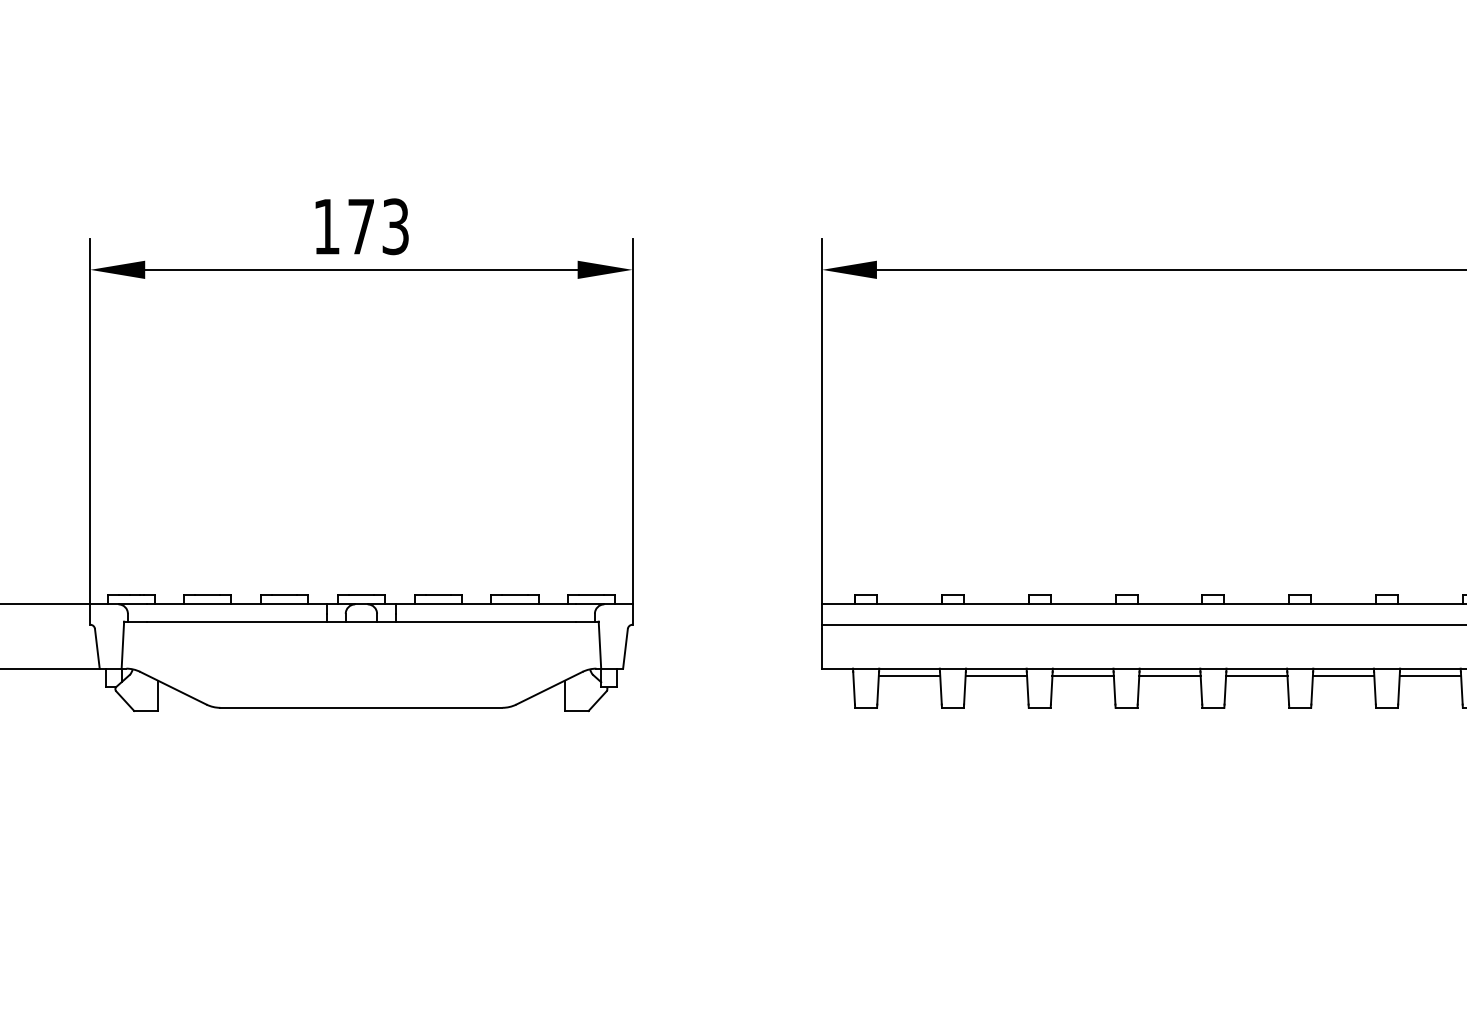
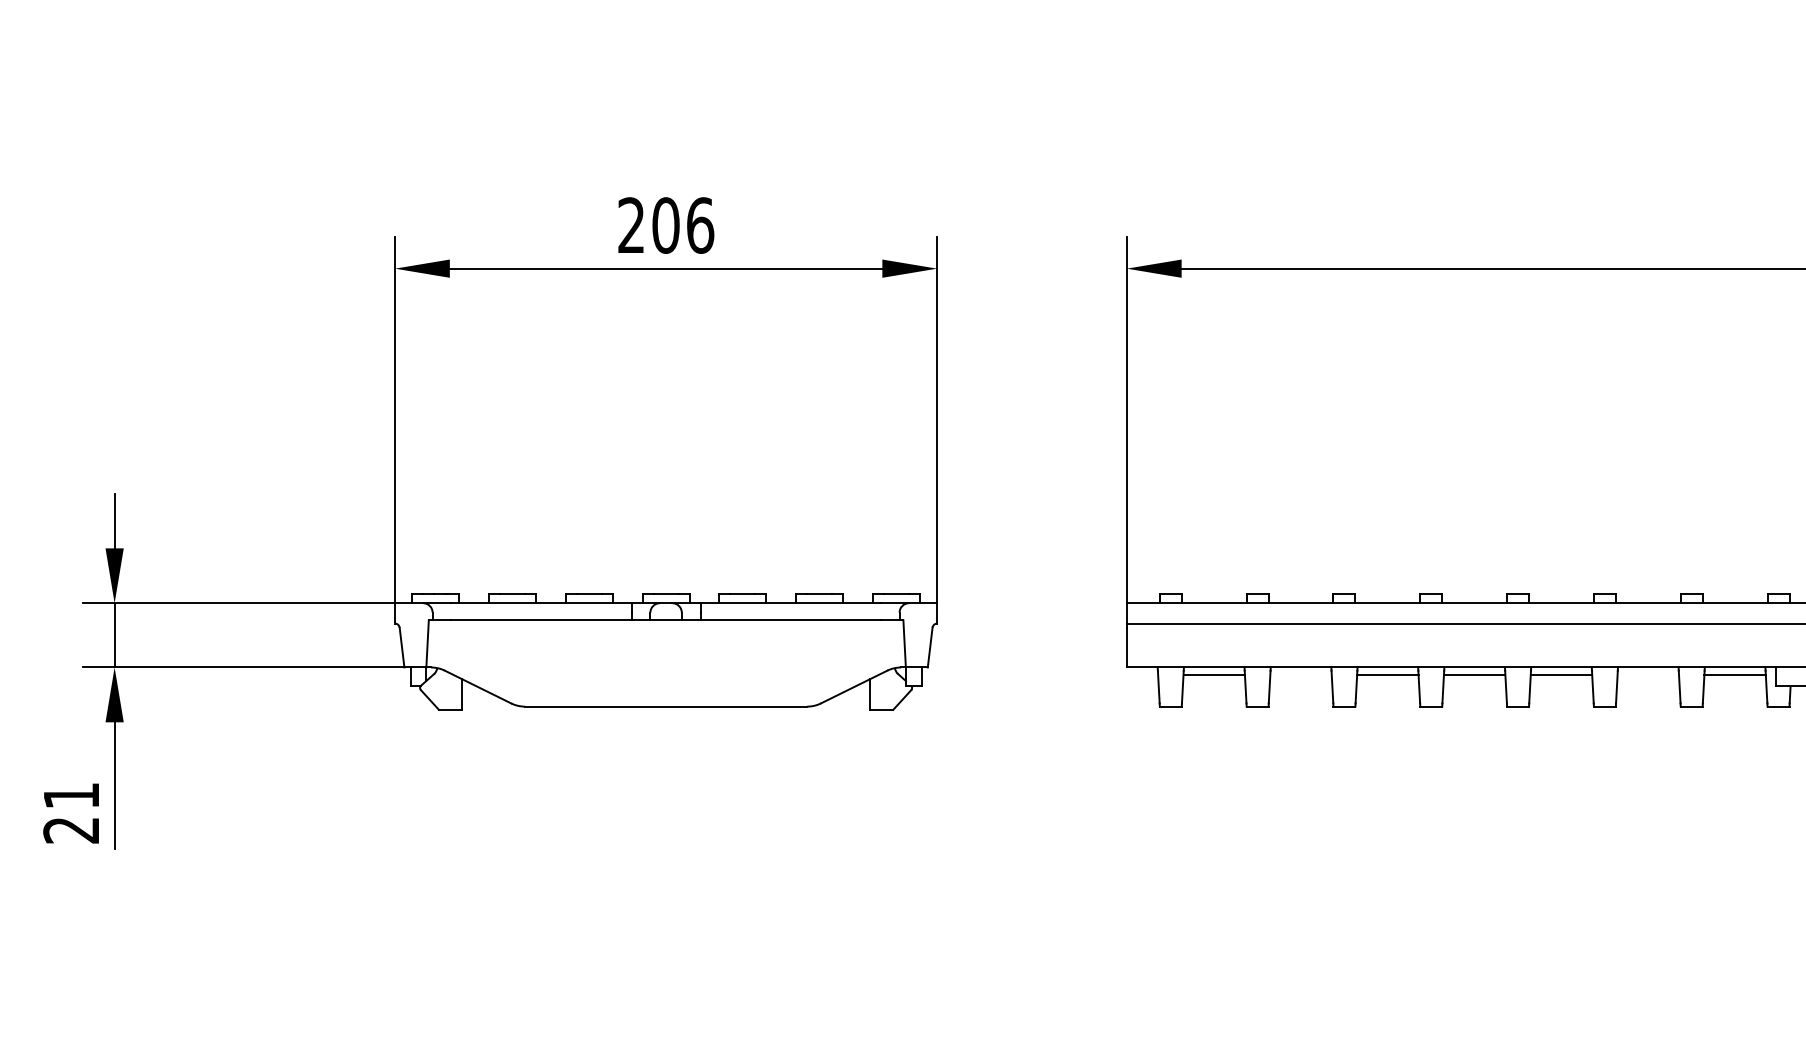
text: (361, 226) -> (666, 225), 173 -> 206
line: (995, 676) -> (1300, 675), removed
line: (1343, 676) -> (1648, 675), removed

